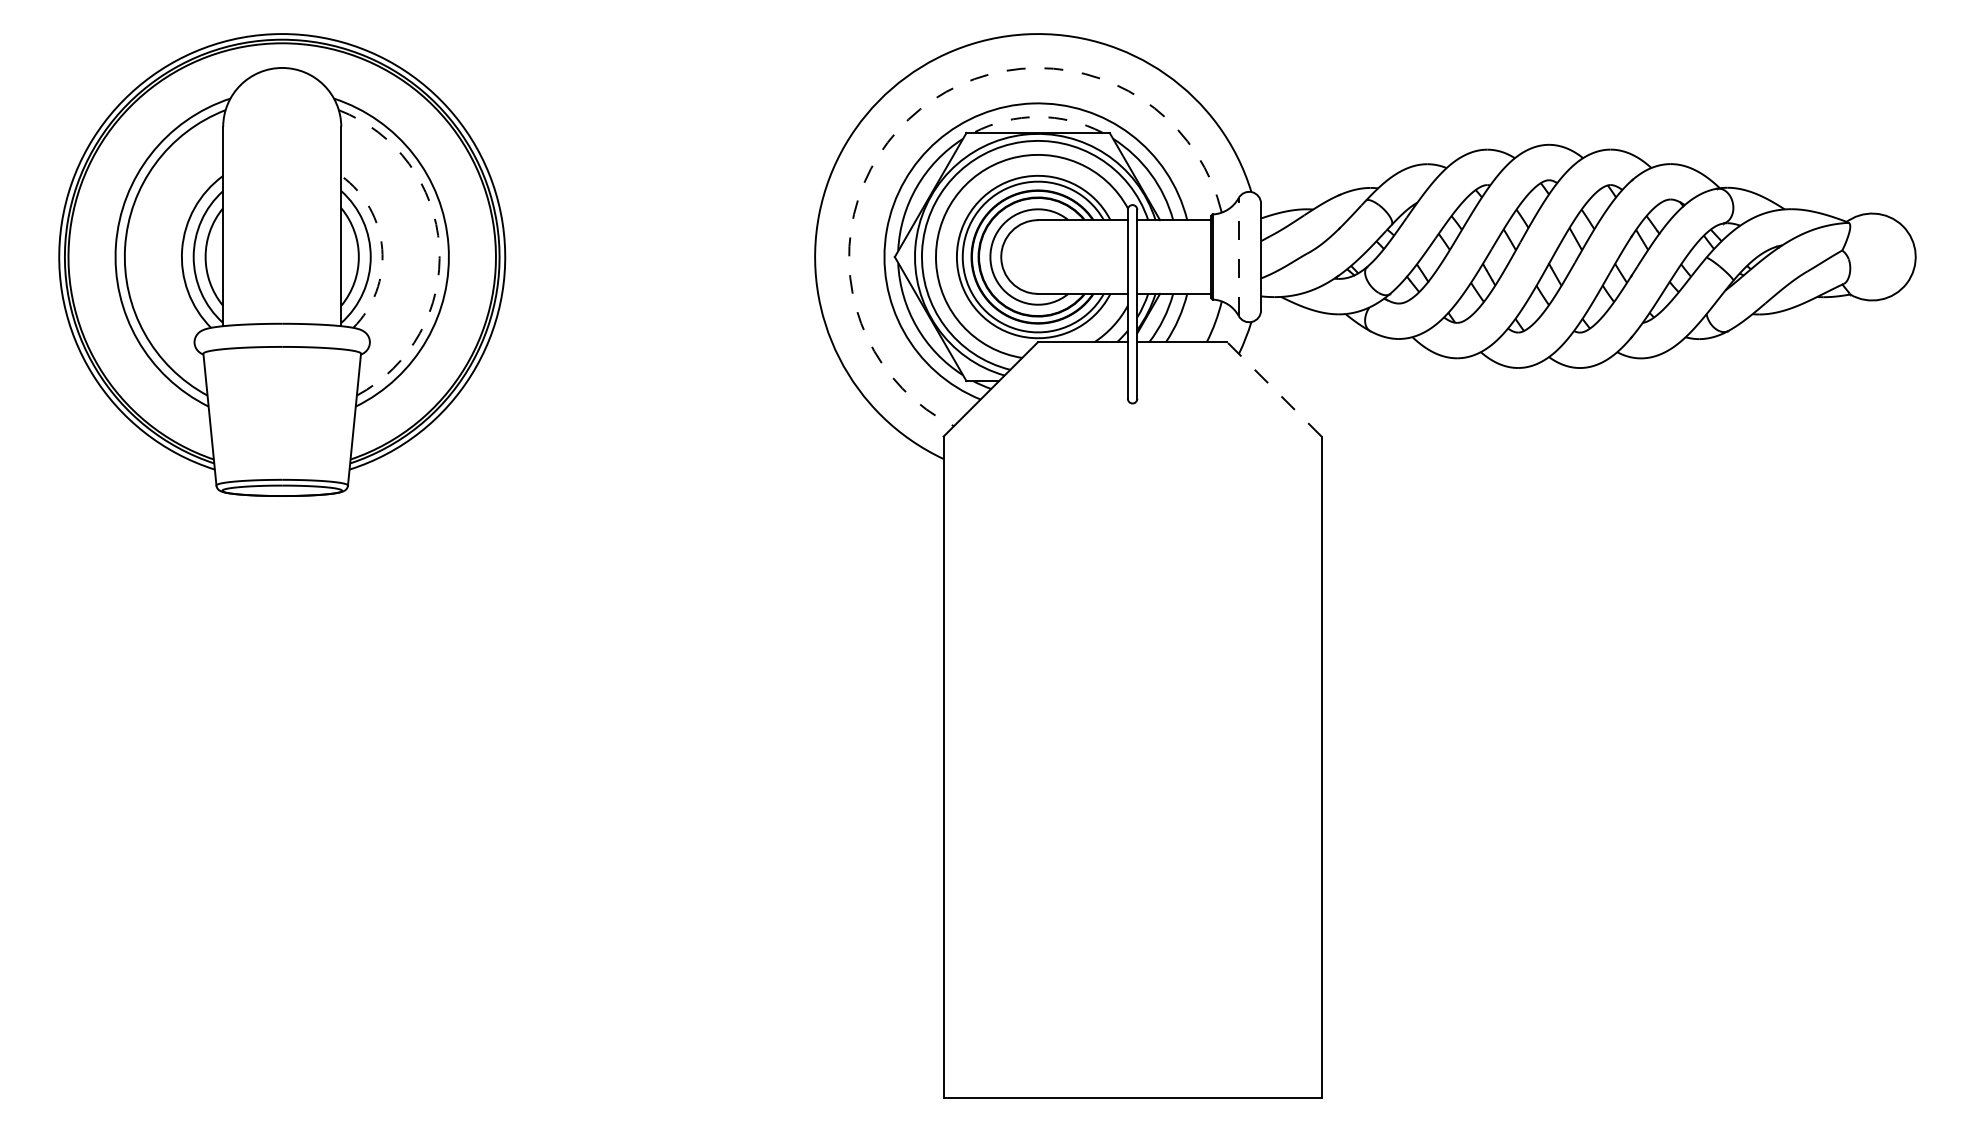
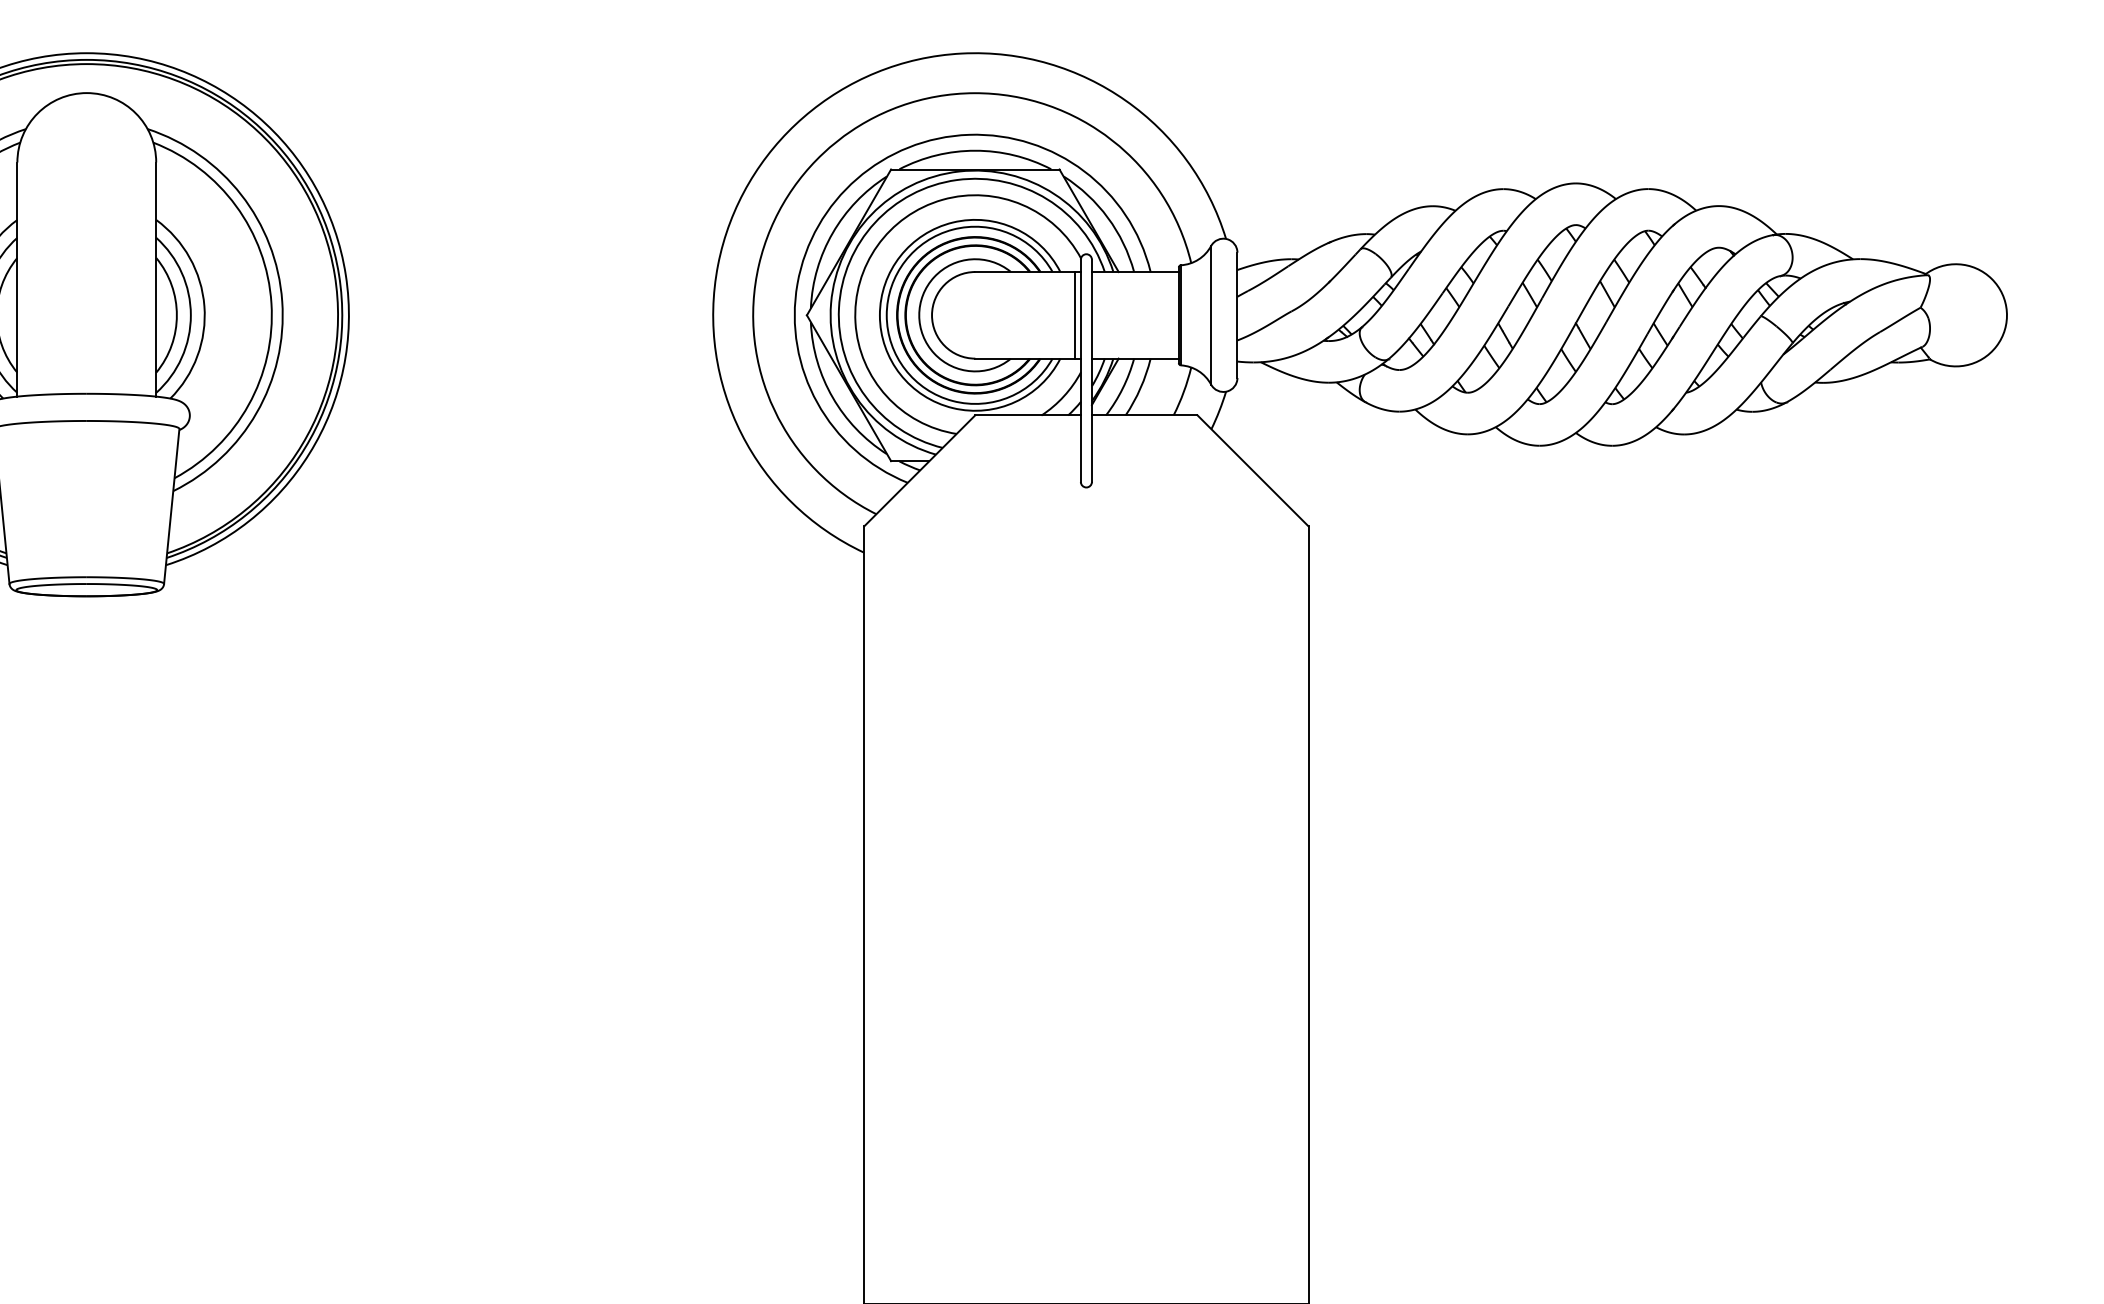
arc: (920, 109) -> (837, 141), dashed -> solid
arc: (1038, 117) -> (975, 151), dashed -> solid
arc: (439, 247) -> (271, 304), dashed -> solid
arc: (382, 249) -> (204, 306), dashed -> solid
line: (1123, 256) -> (1075, 314), added
line: (1238, 257) -> (1210, 315), dashed -> solid
line: (1274, 389) -> (1253, 471), dashed -> solid

